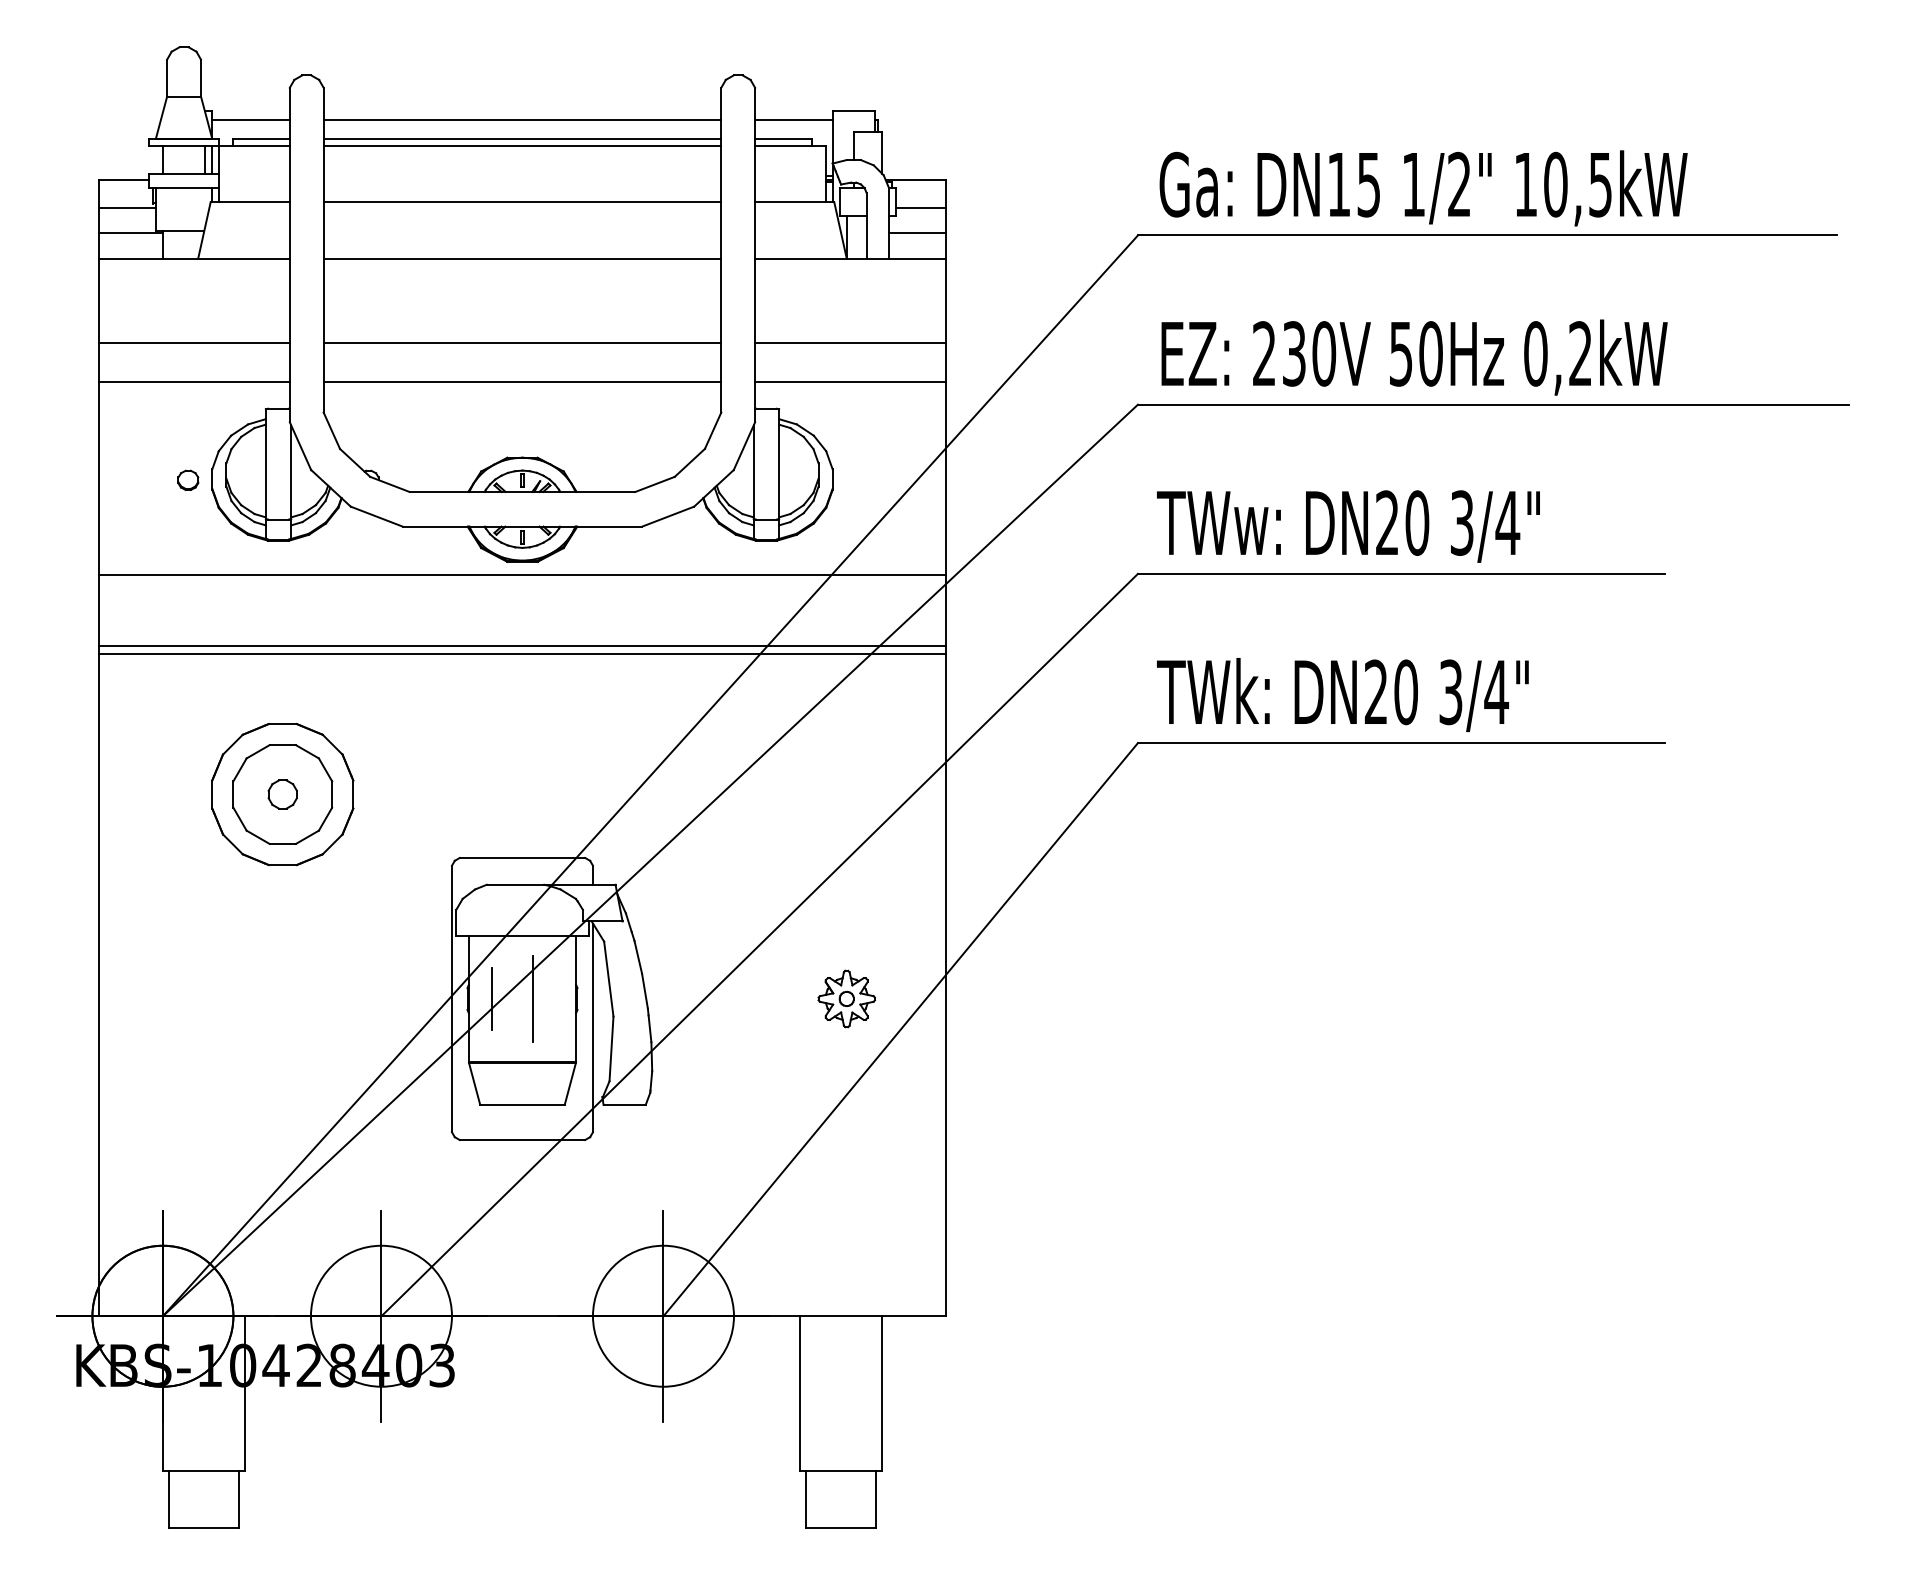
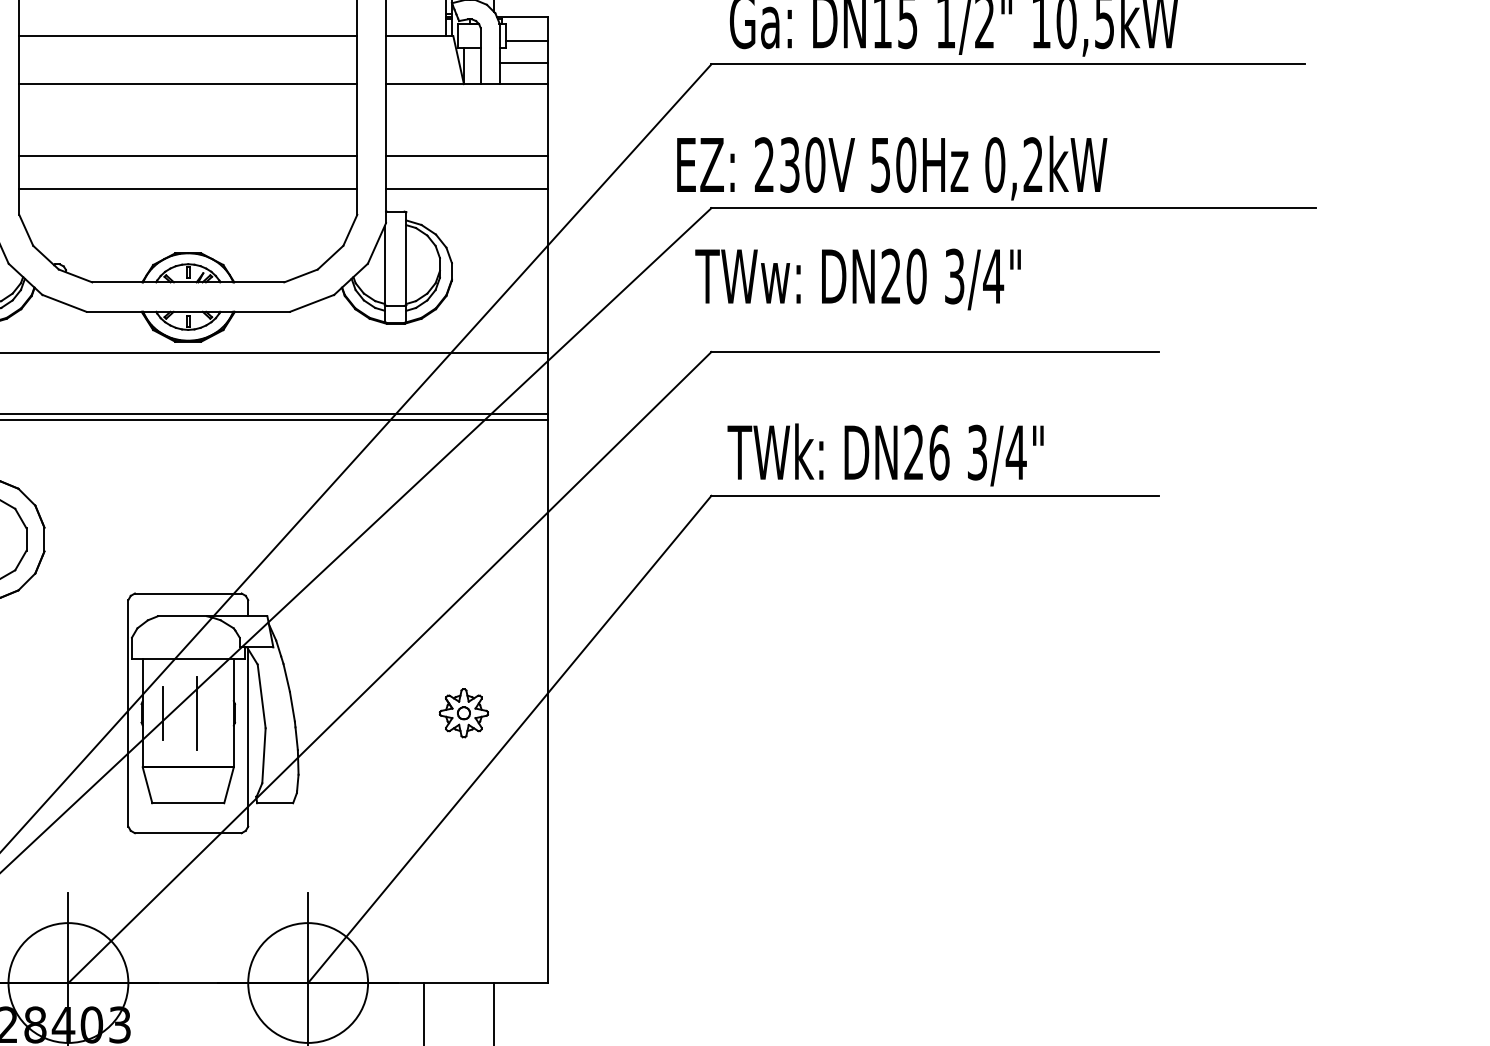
text: (1414, 357) -> (892, 168), moved
text: (1348, 526) -> (858, 279), moved
text: (1406, 691) -> (939, 451), DN20 -> DN26

